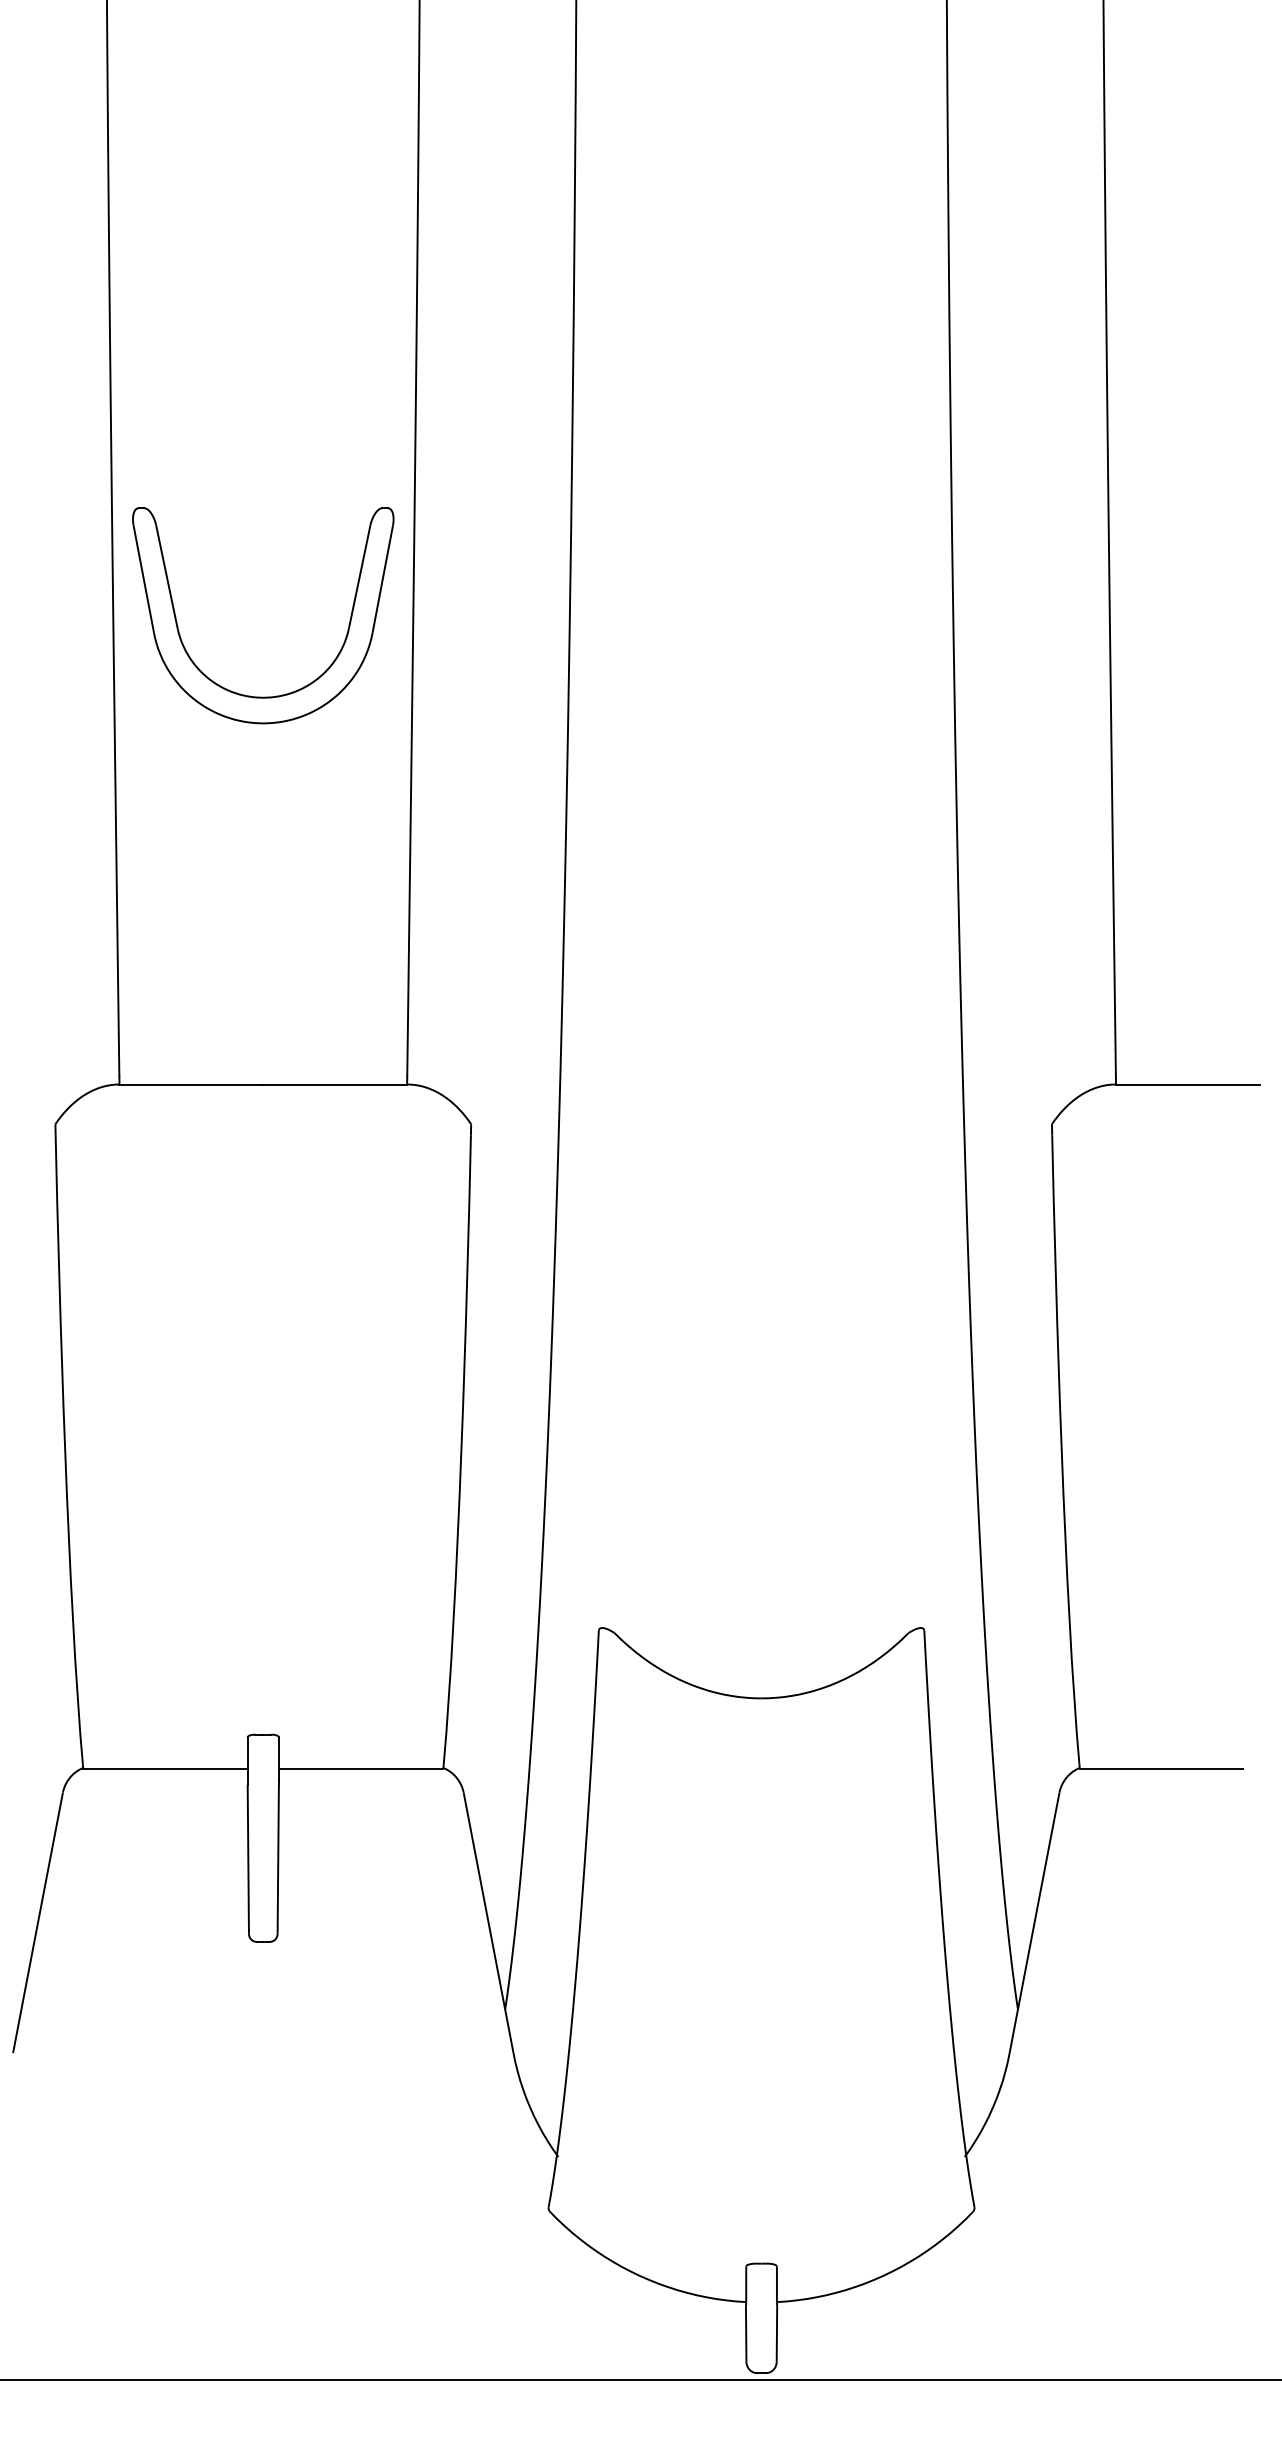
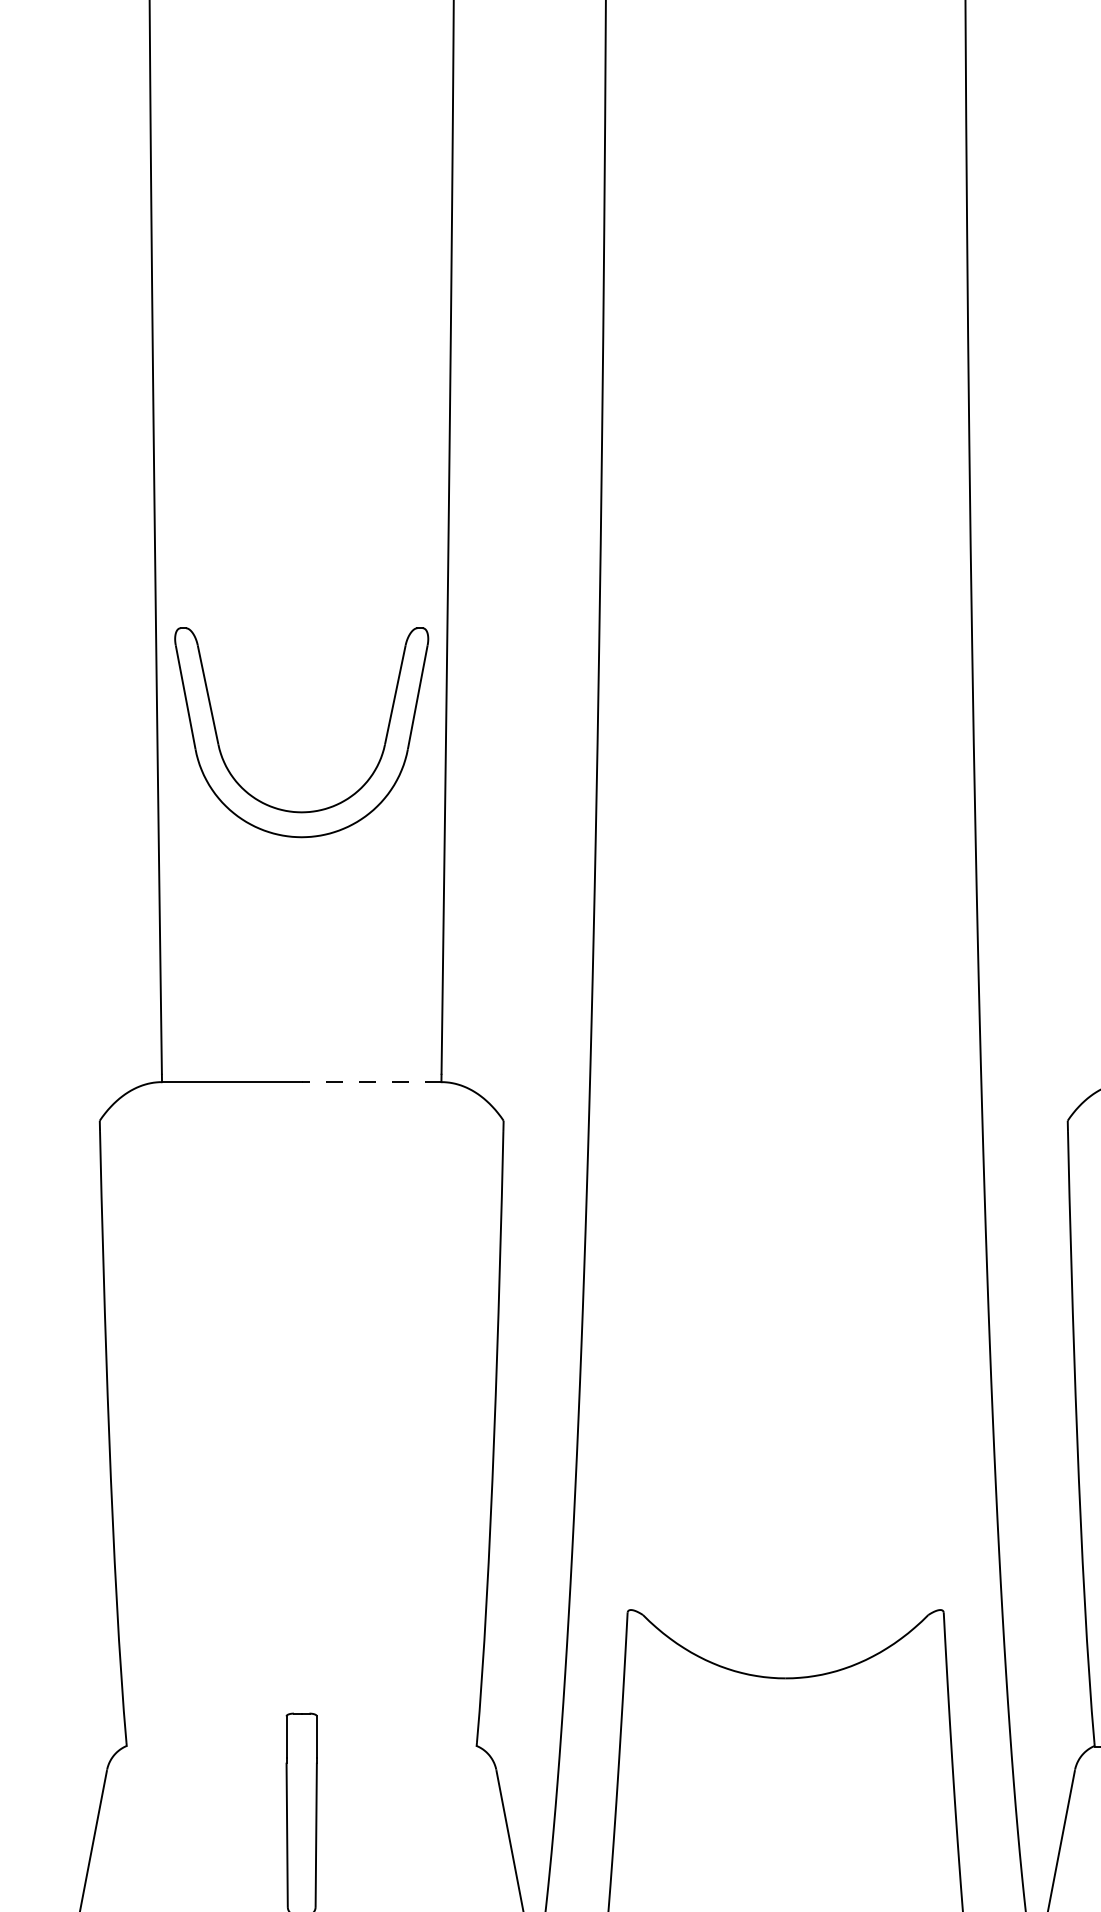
part: (263, 696) -> (301, 811), moved
line: (335, 1084) -> (371, 1082), solid -> dashed
line: (164, 1768) -> (205, 1746), removed
line: (361, 1768) -> (397, 1746), removed

